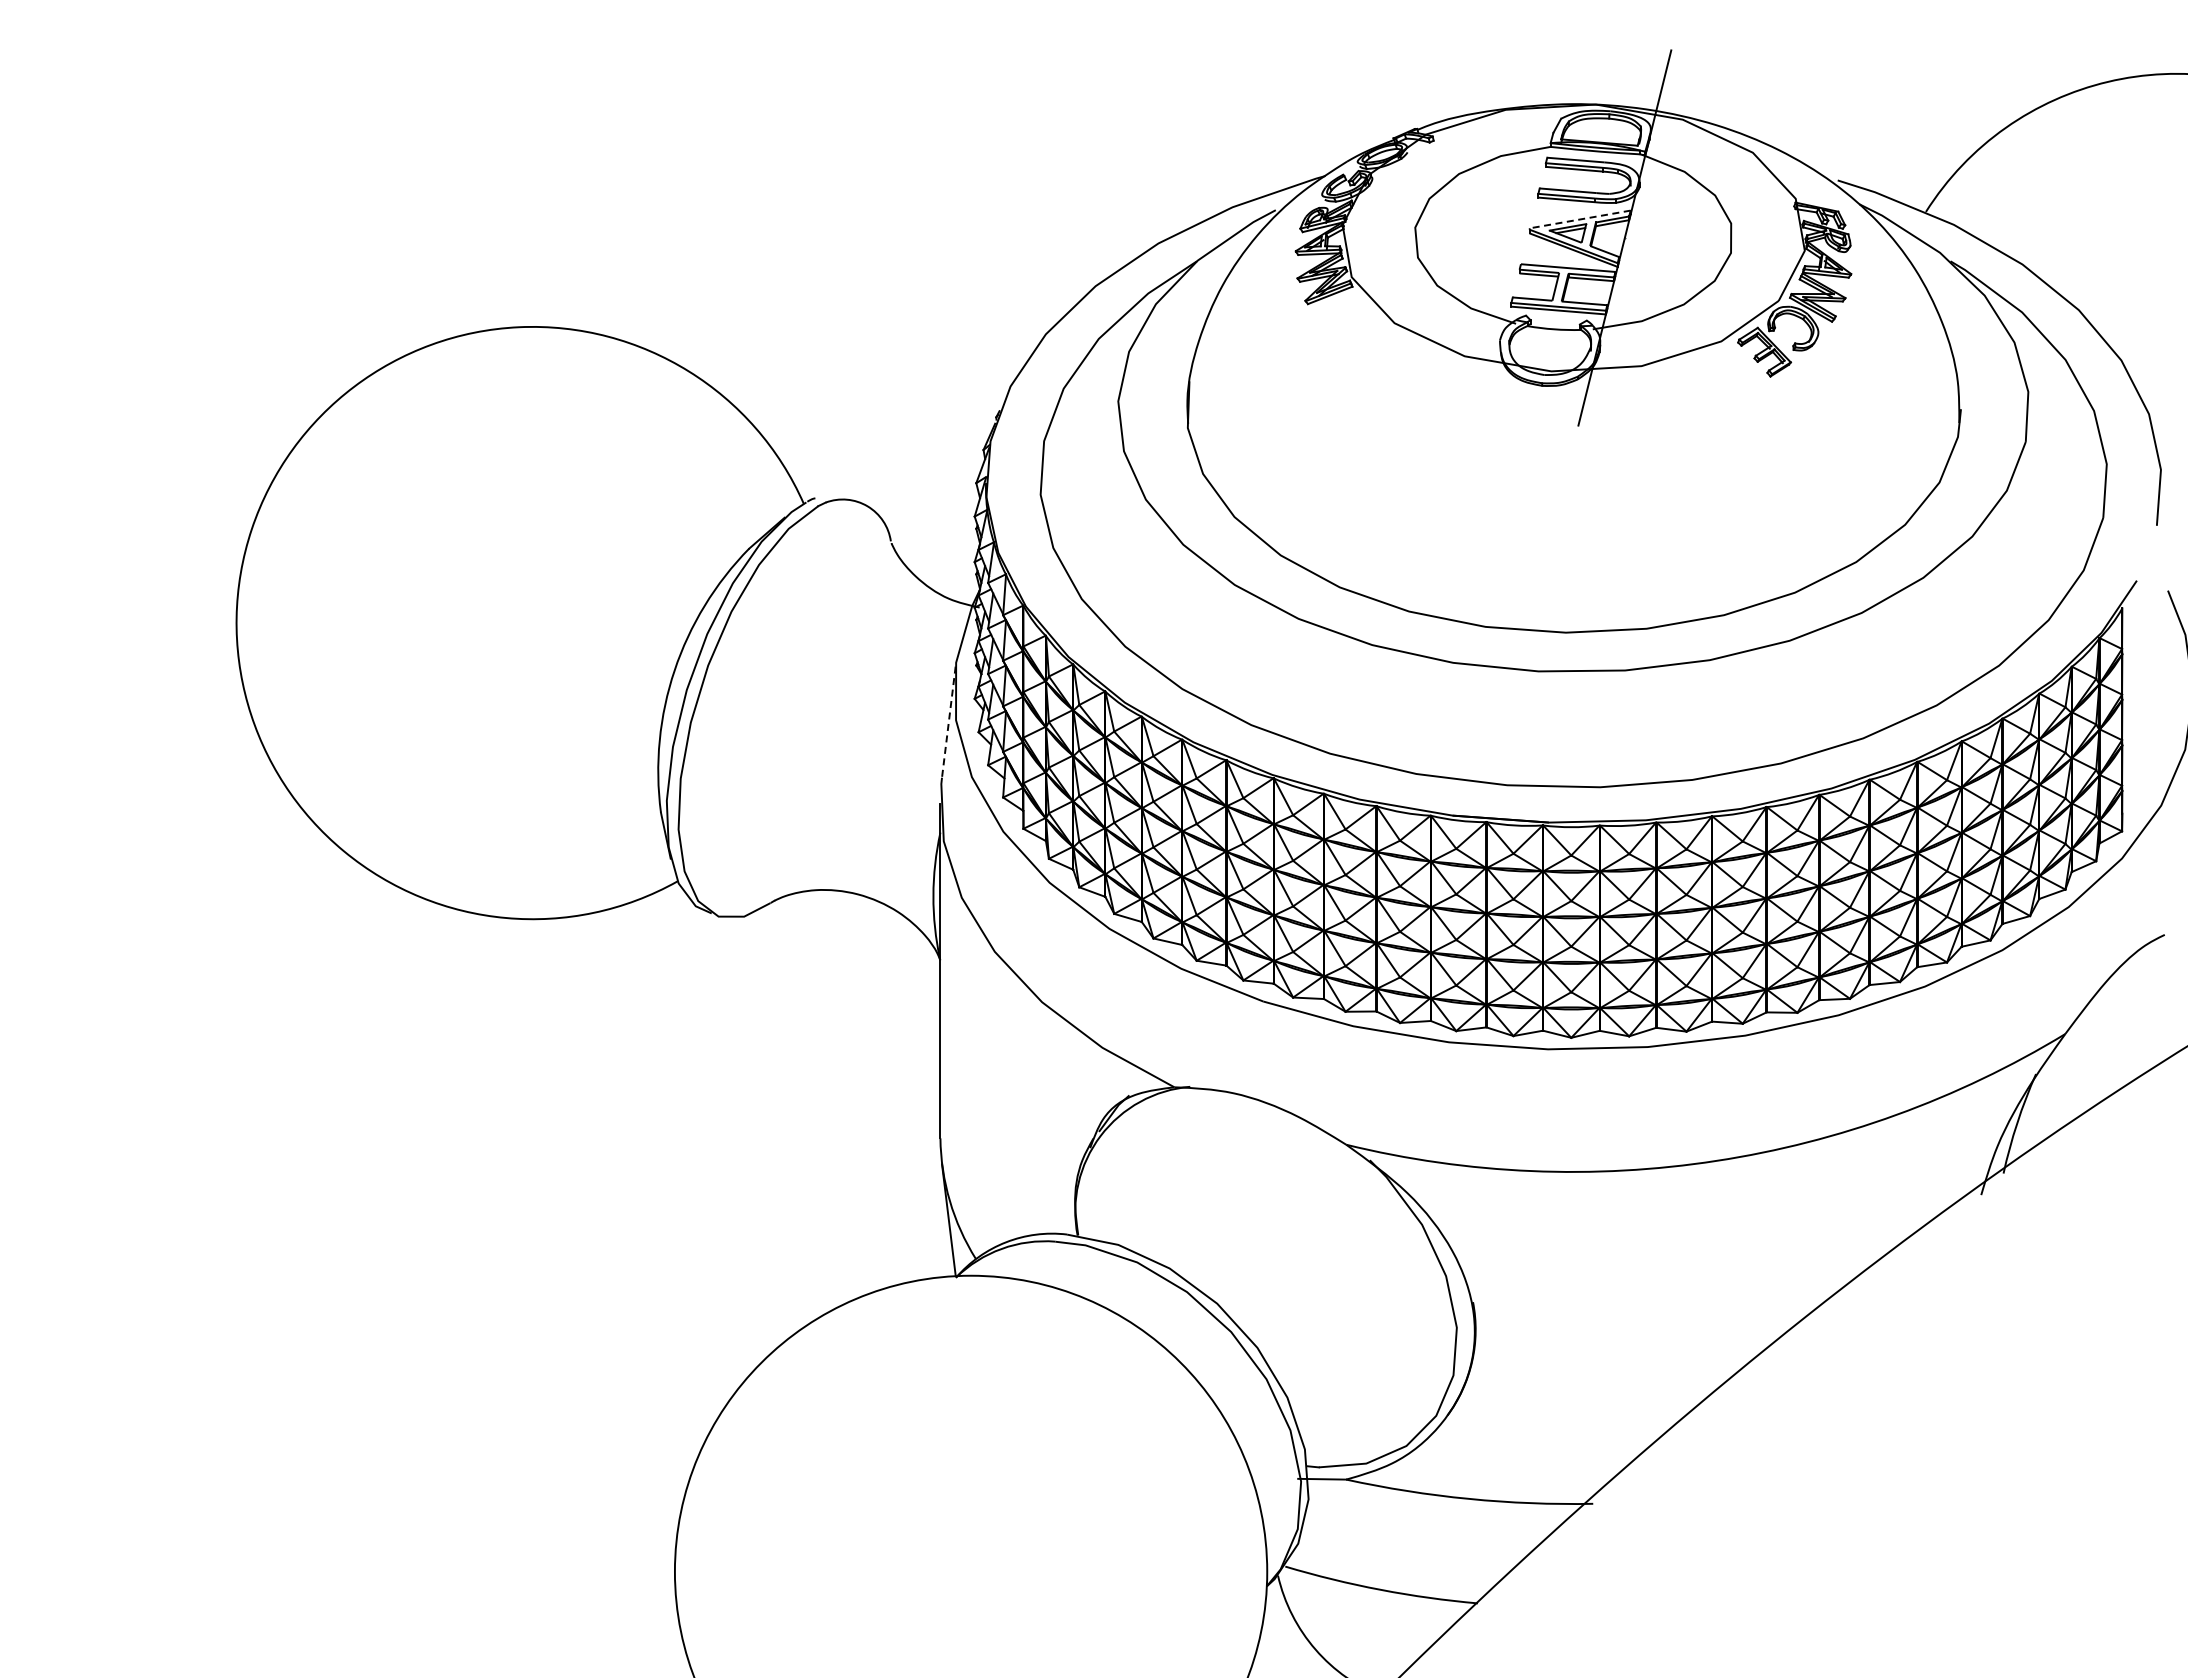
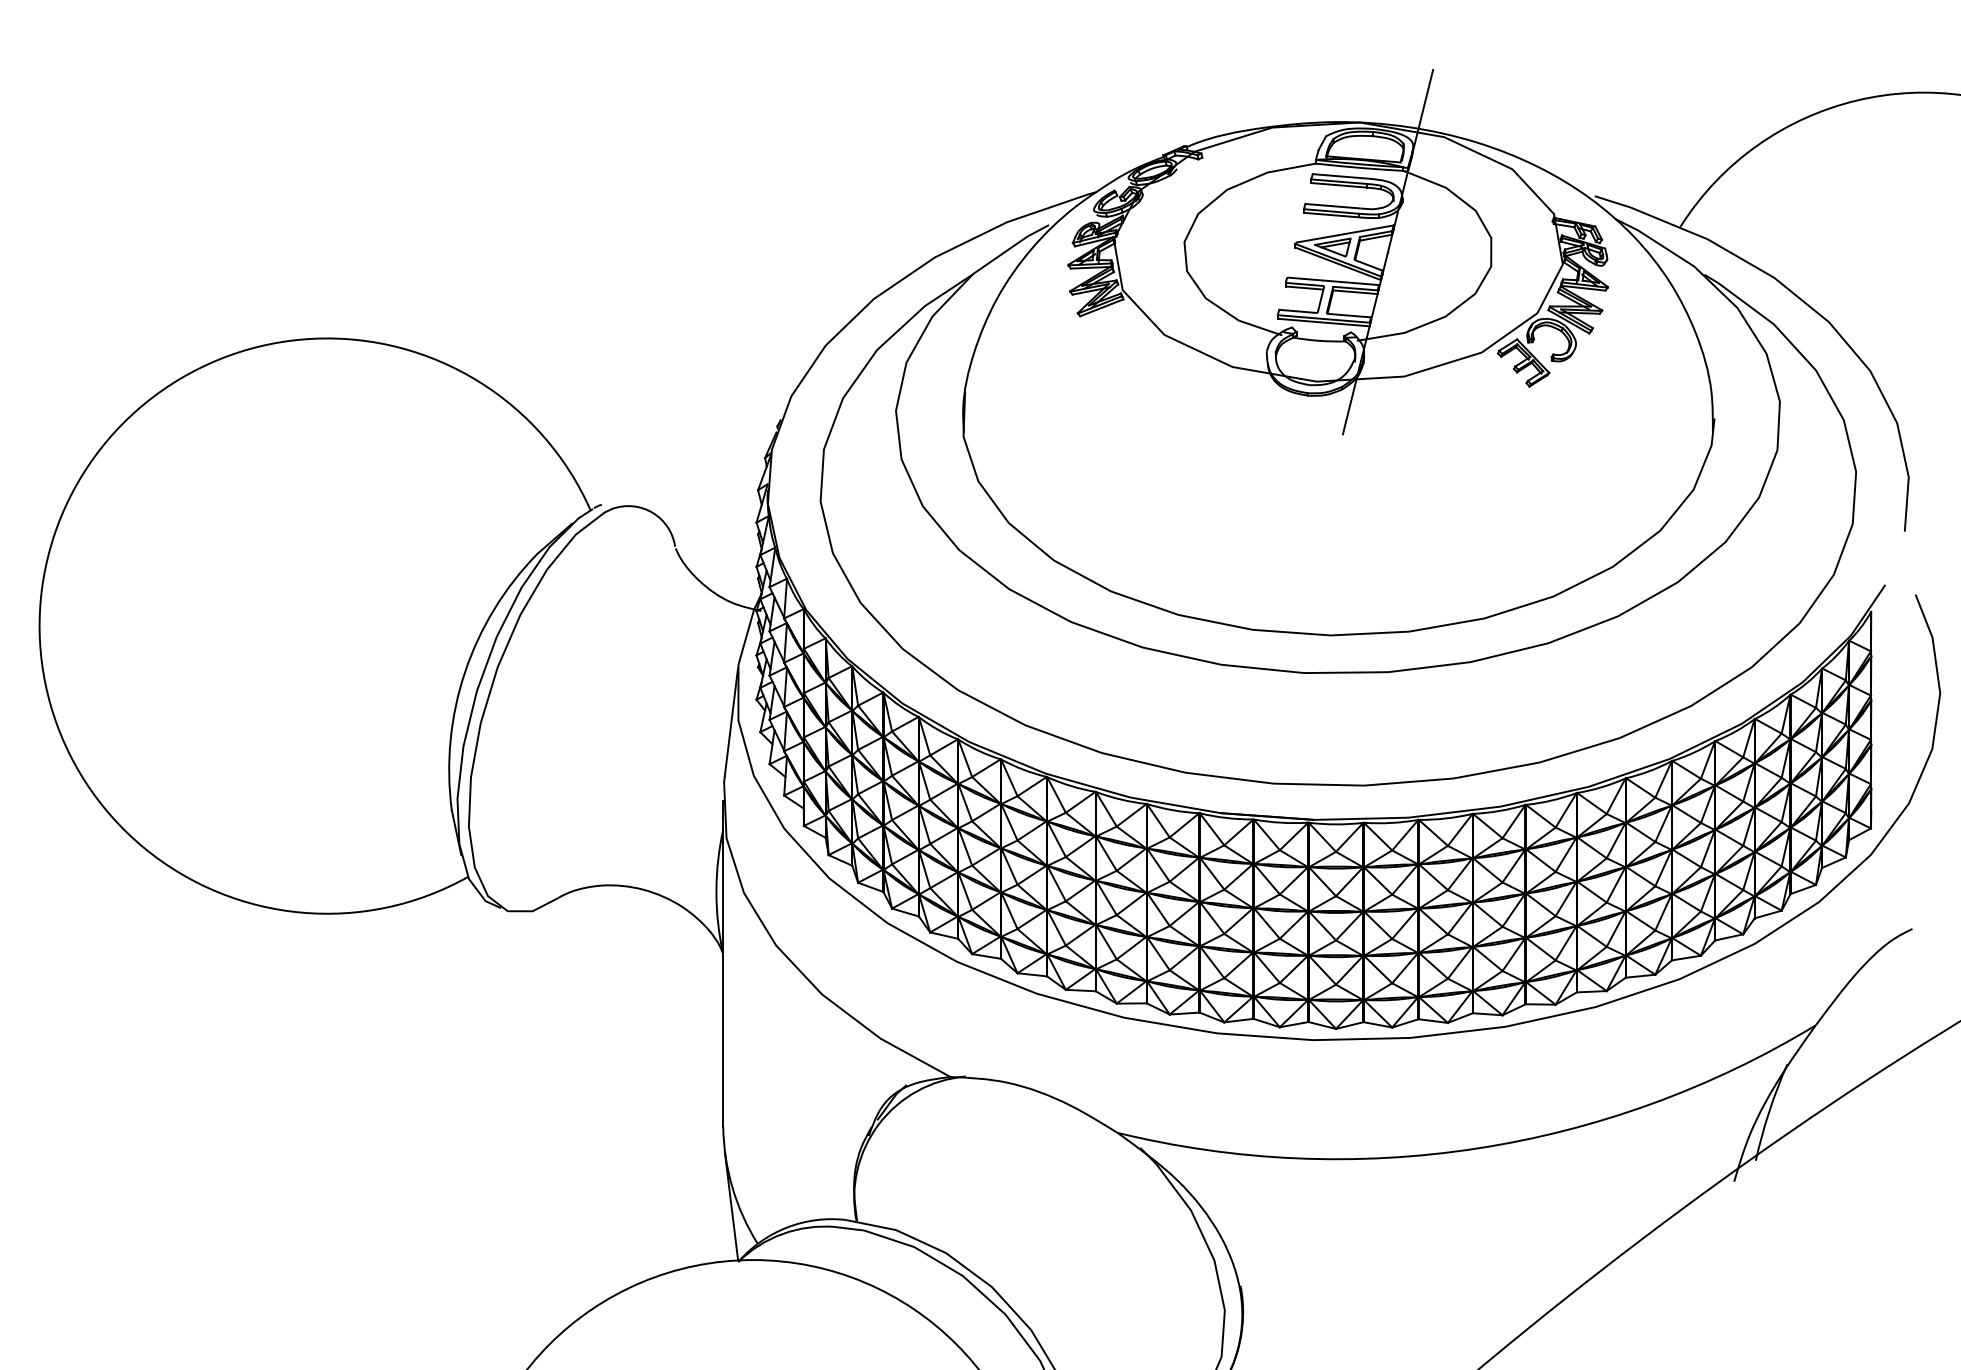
line: (1579, 219) -> (1343, 234), dashed -> solid
line: (948, 722) -> (731, 722), dashed -> solid

